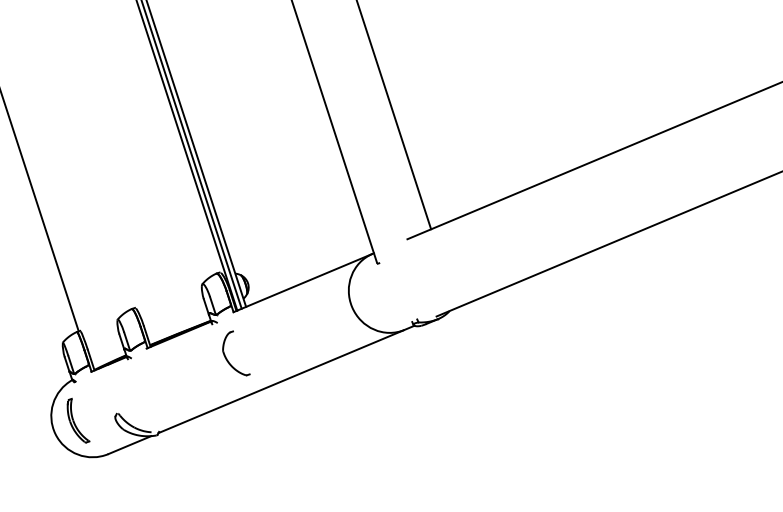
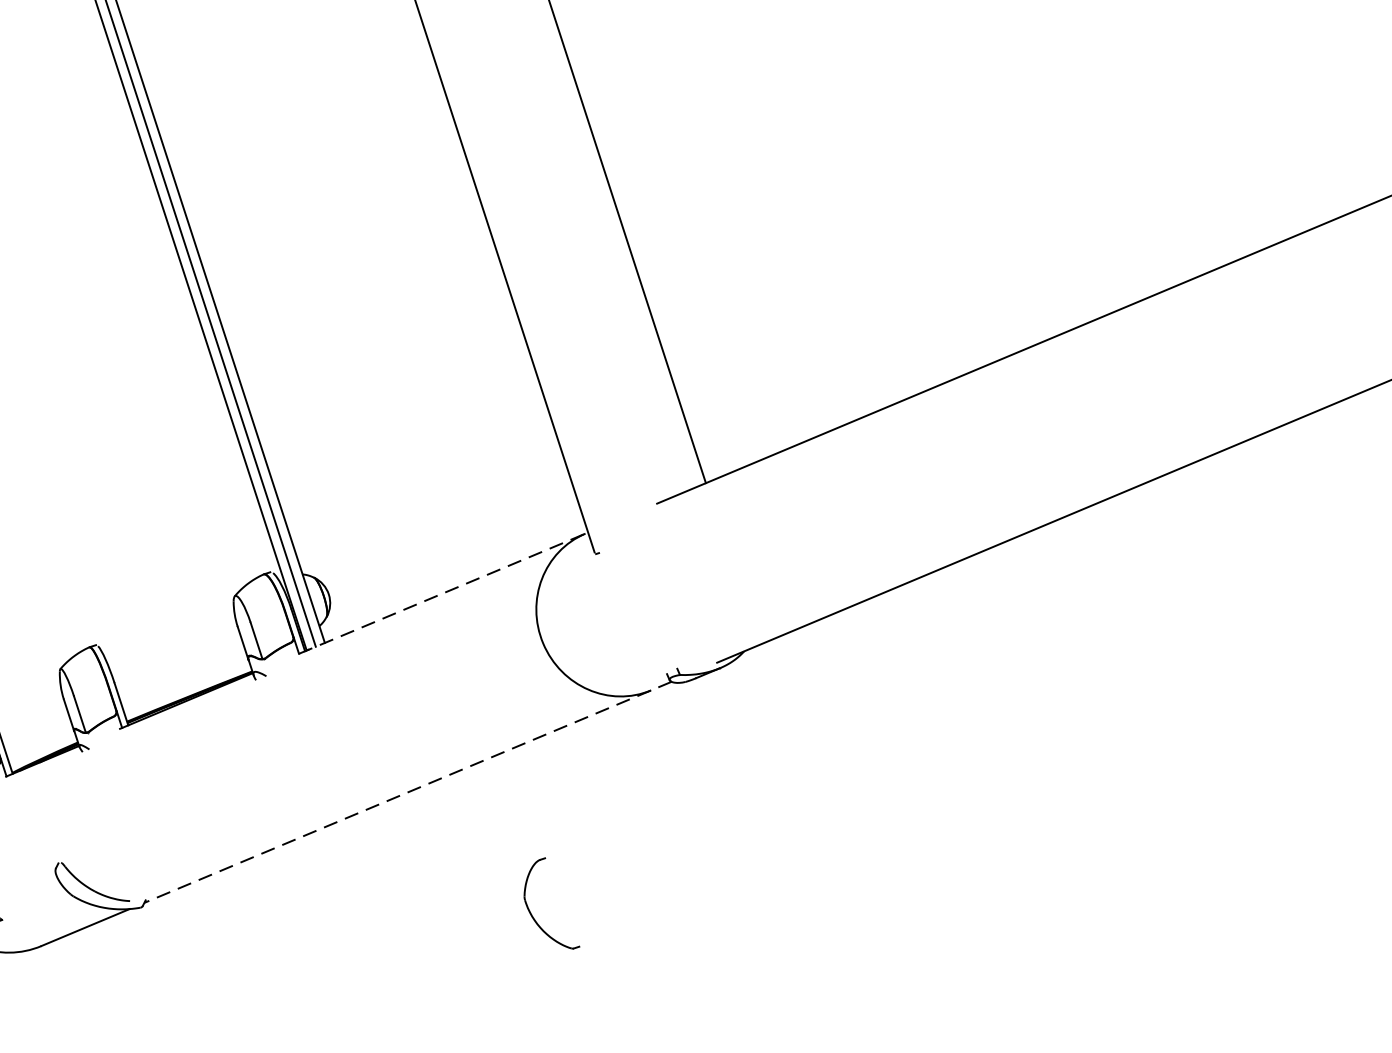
line: (304, 282) -> (445, 592), solid -> dashed
part: (227, 358) -> (533, 913), moved
line: (286, 379) -> (408, 792), solid -> dashed

